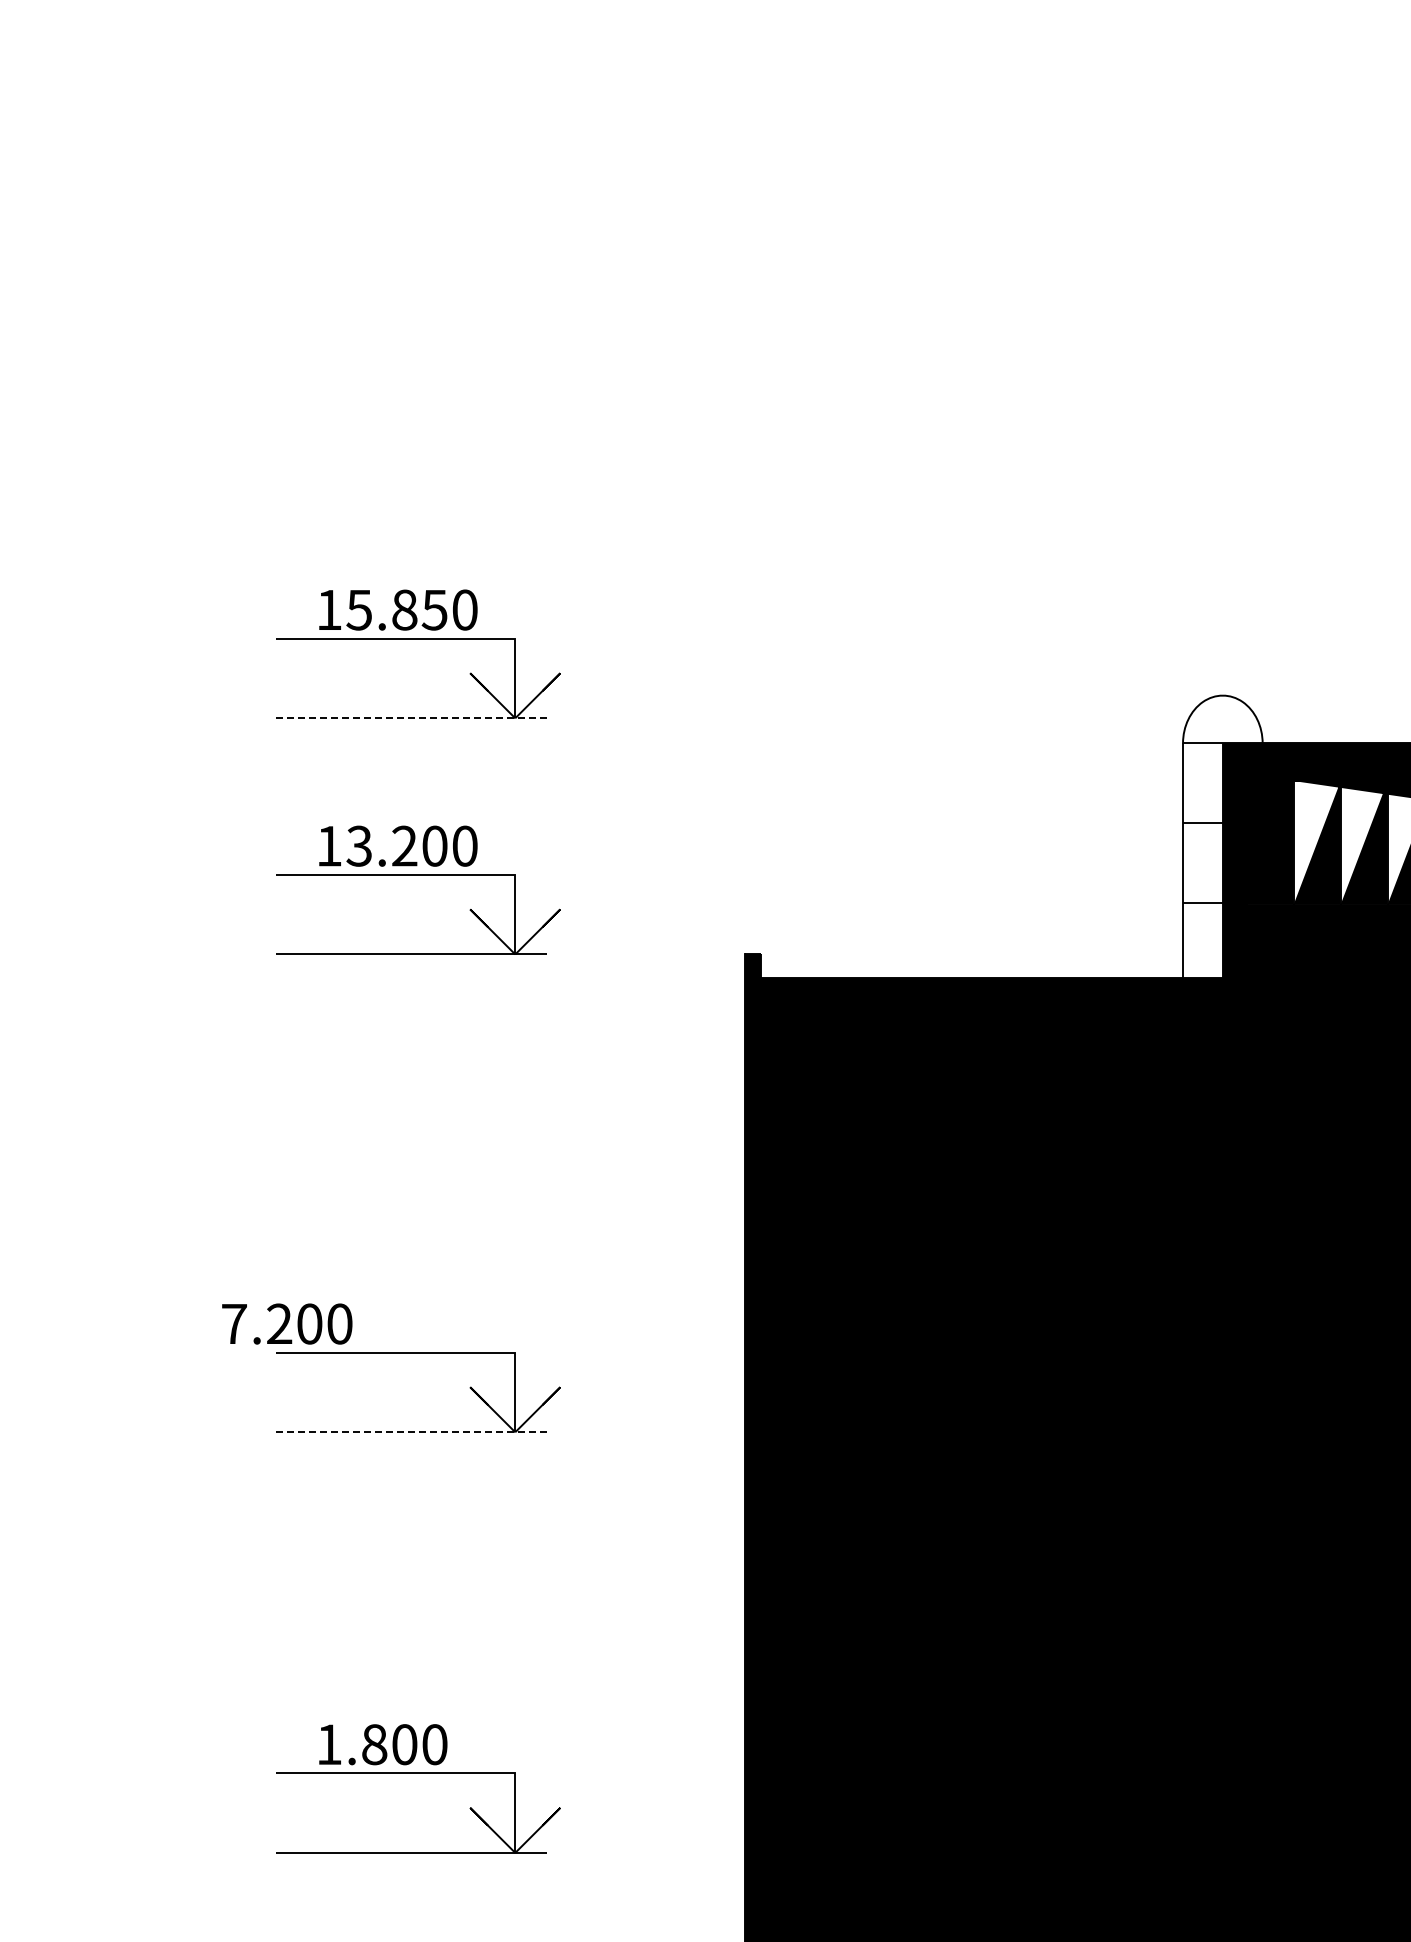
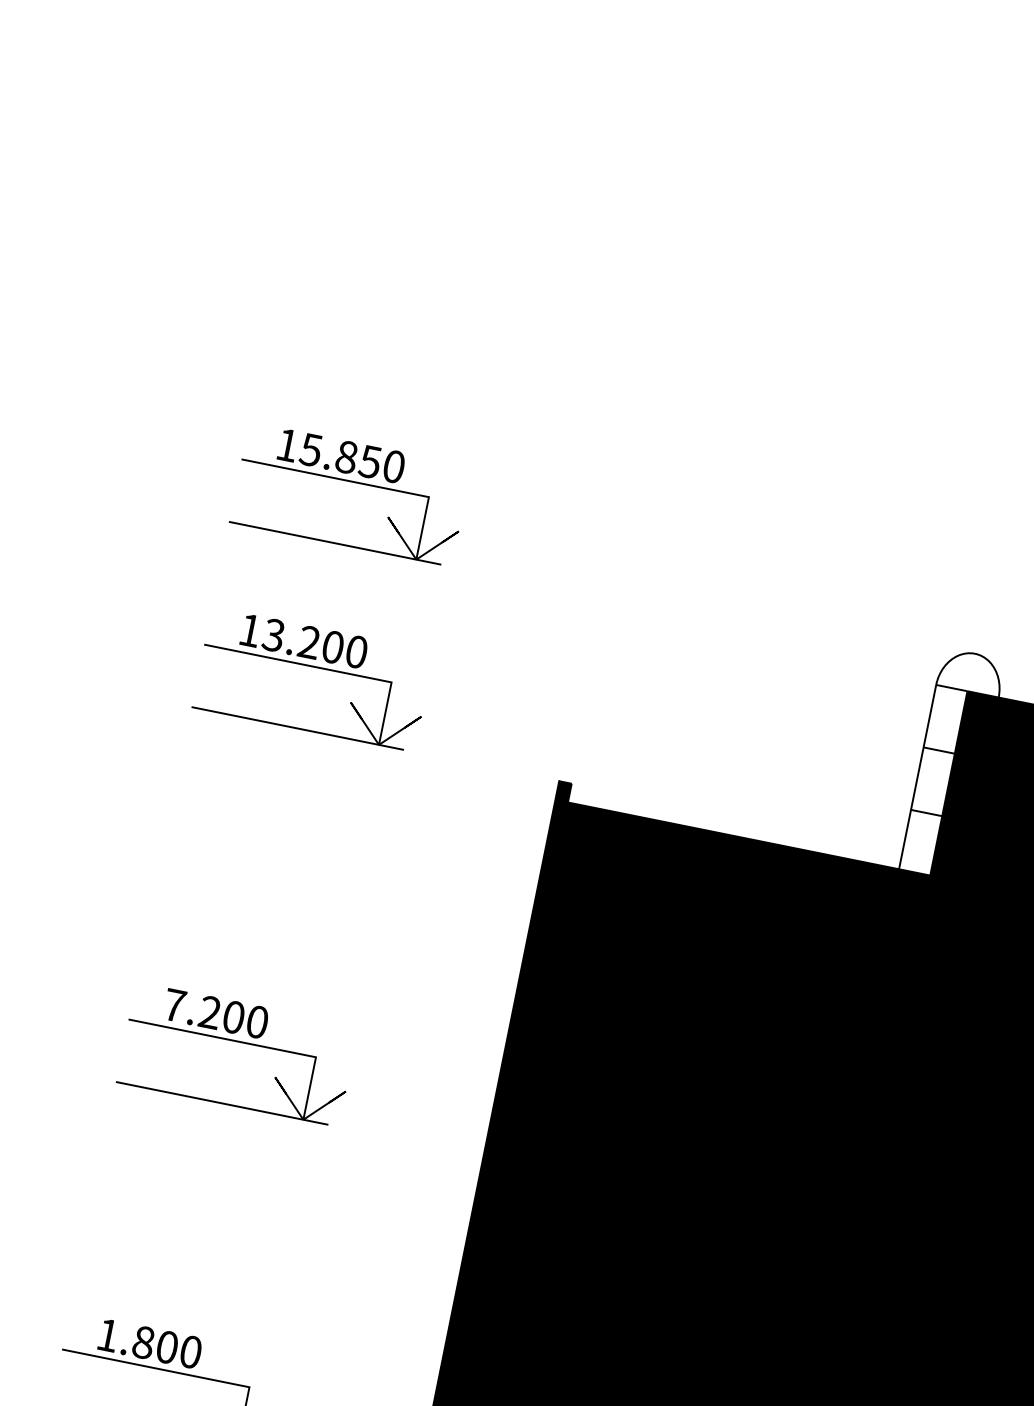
line: (412, 718) -> (335, 543), dashed -> solid
text: (287, 1323) -> (216, 1013), moved
line: (412, 1432) -> (222, 1103), dashed -> solid

